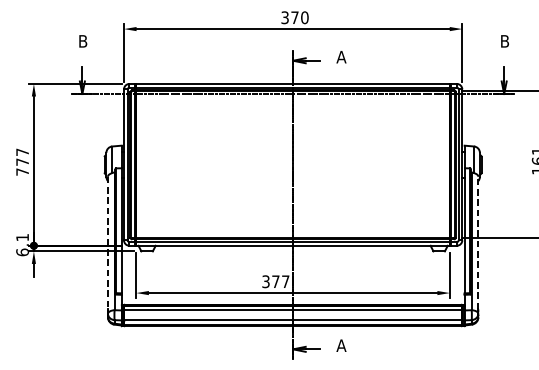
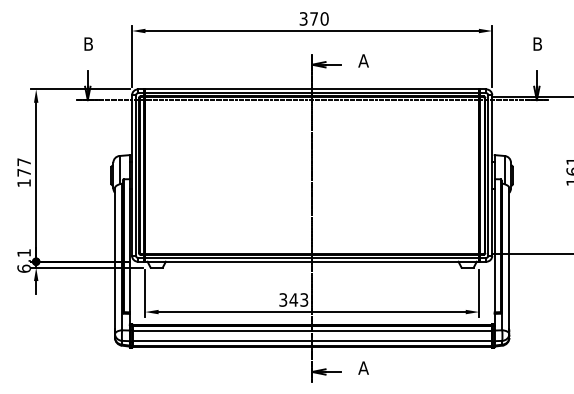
text: (21, 172) -> (23, 183), 777 -> 177
line: (108, 242) -> (115, 258), dashed -> solid
line: (478, 242) -> (509, 258), dashed -> solid
text: (280, 281) -> (298, 299), 377 -> 343

